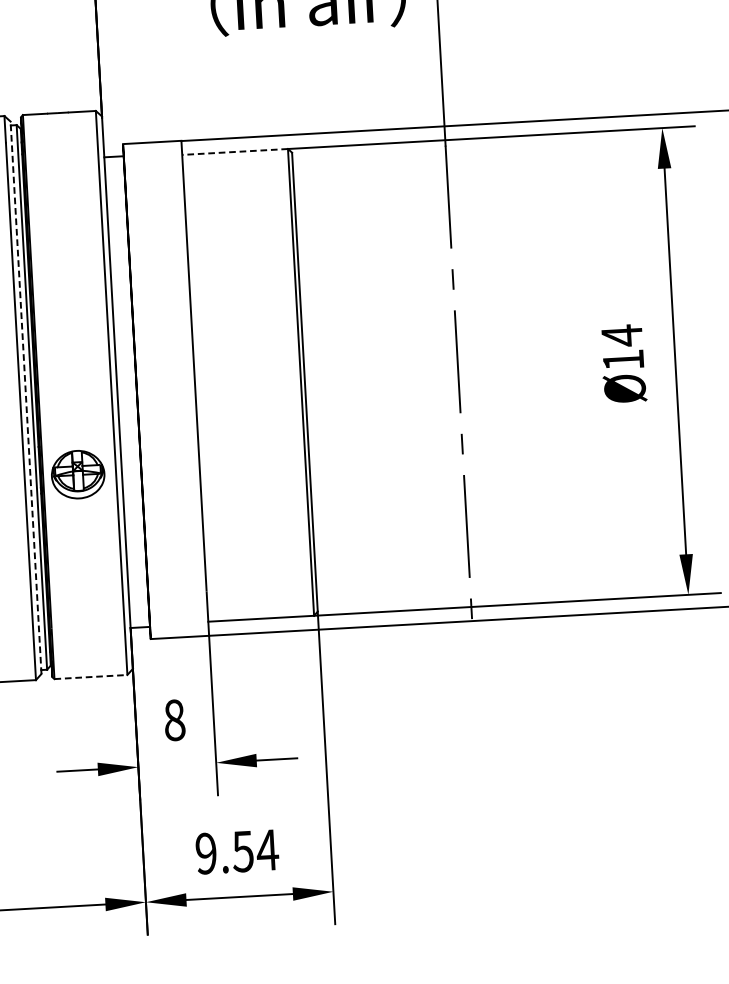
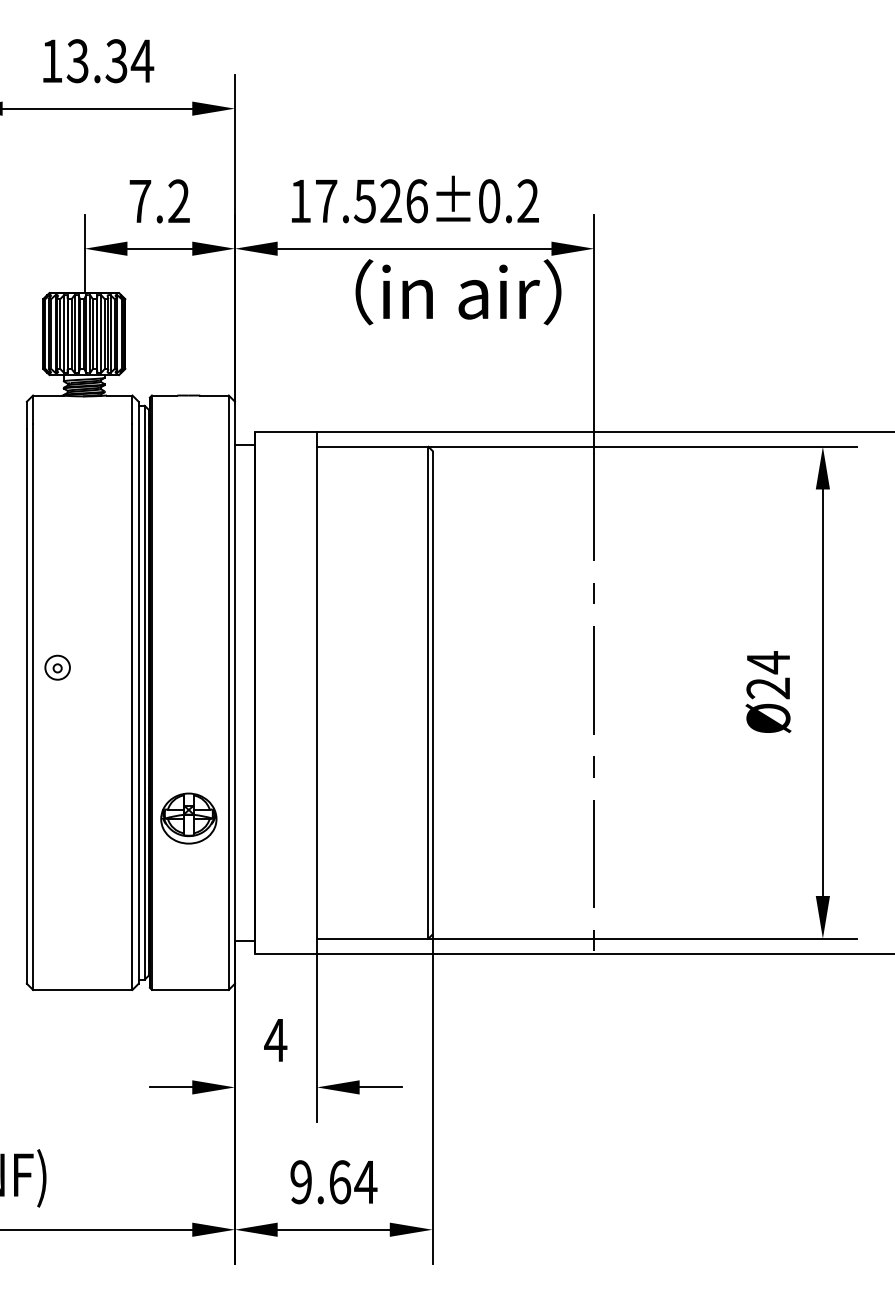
line: (234, 151) -> (372, 446), dashed -> solid
text: (622, 360) -> (767, 688), Ø14 -> Ø24
line: (25, 397) -> (138, 692), dashed -> solid
part: (77, 474) -> (188, 818), moved
line: (91, 676) -> (190, 989), dashed -> solid
text: (174, 720) -> (275, 1040), 8 -> 4
text: (242, 851) -> (339, 1182), 9.54 -> 9.64

